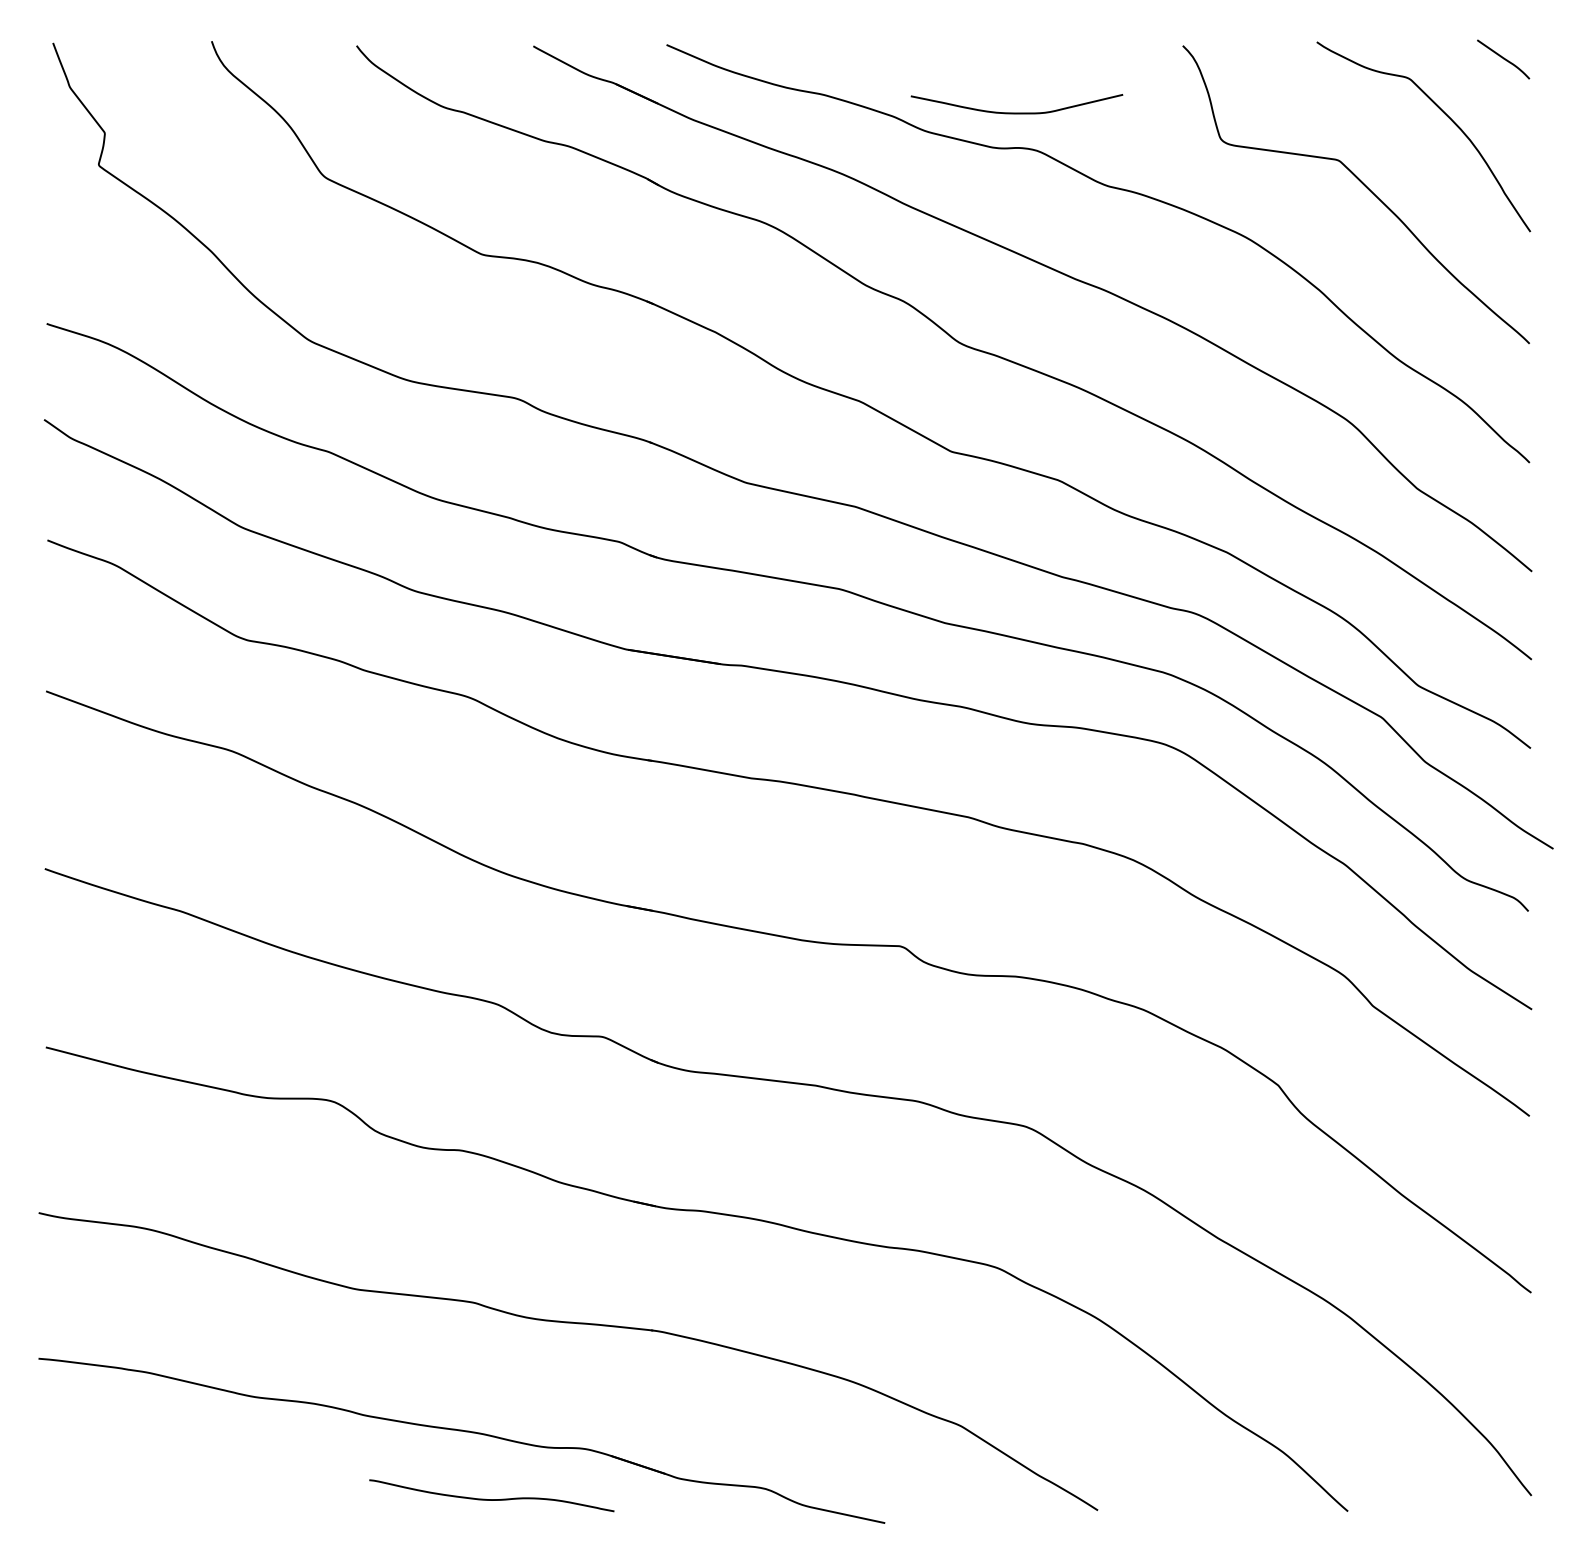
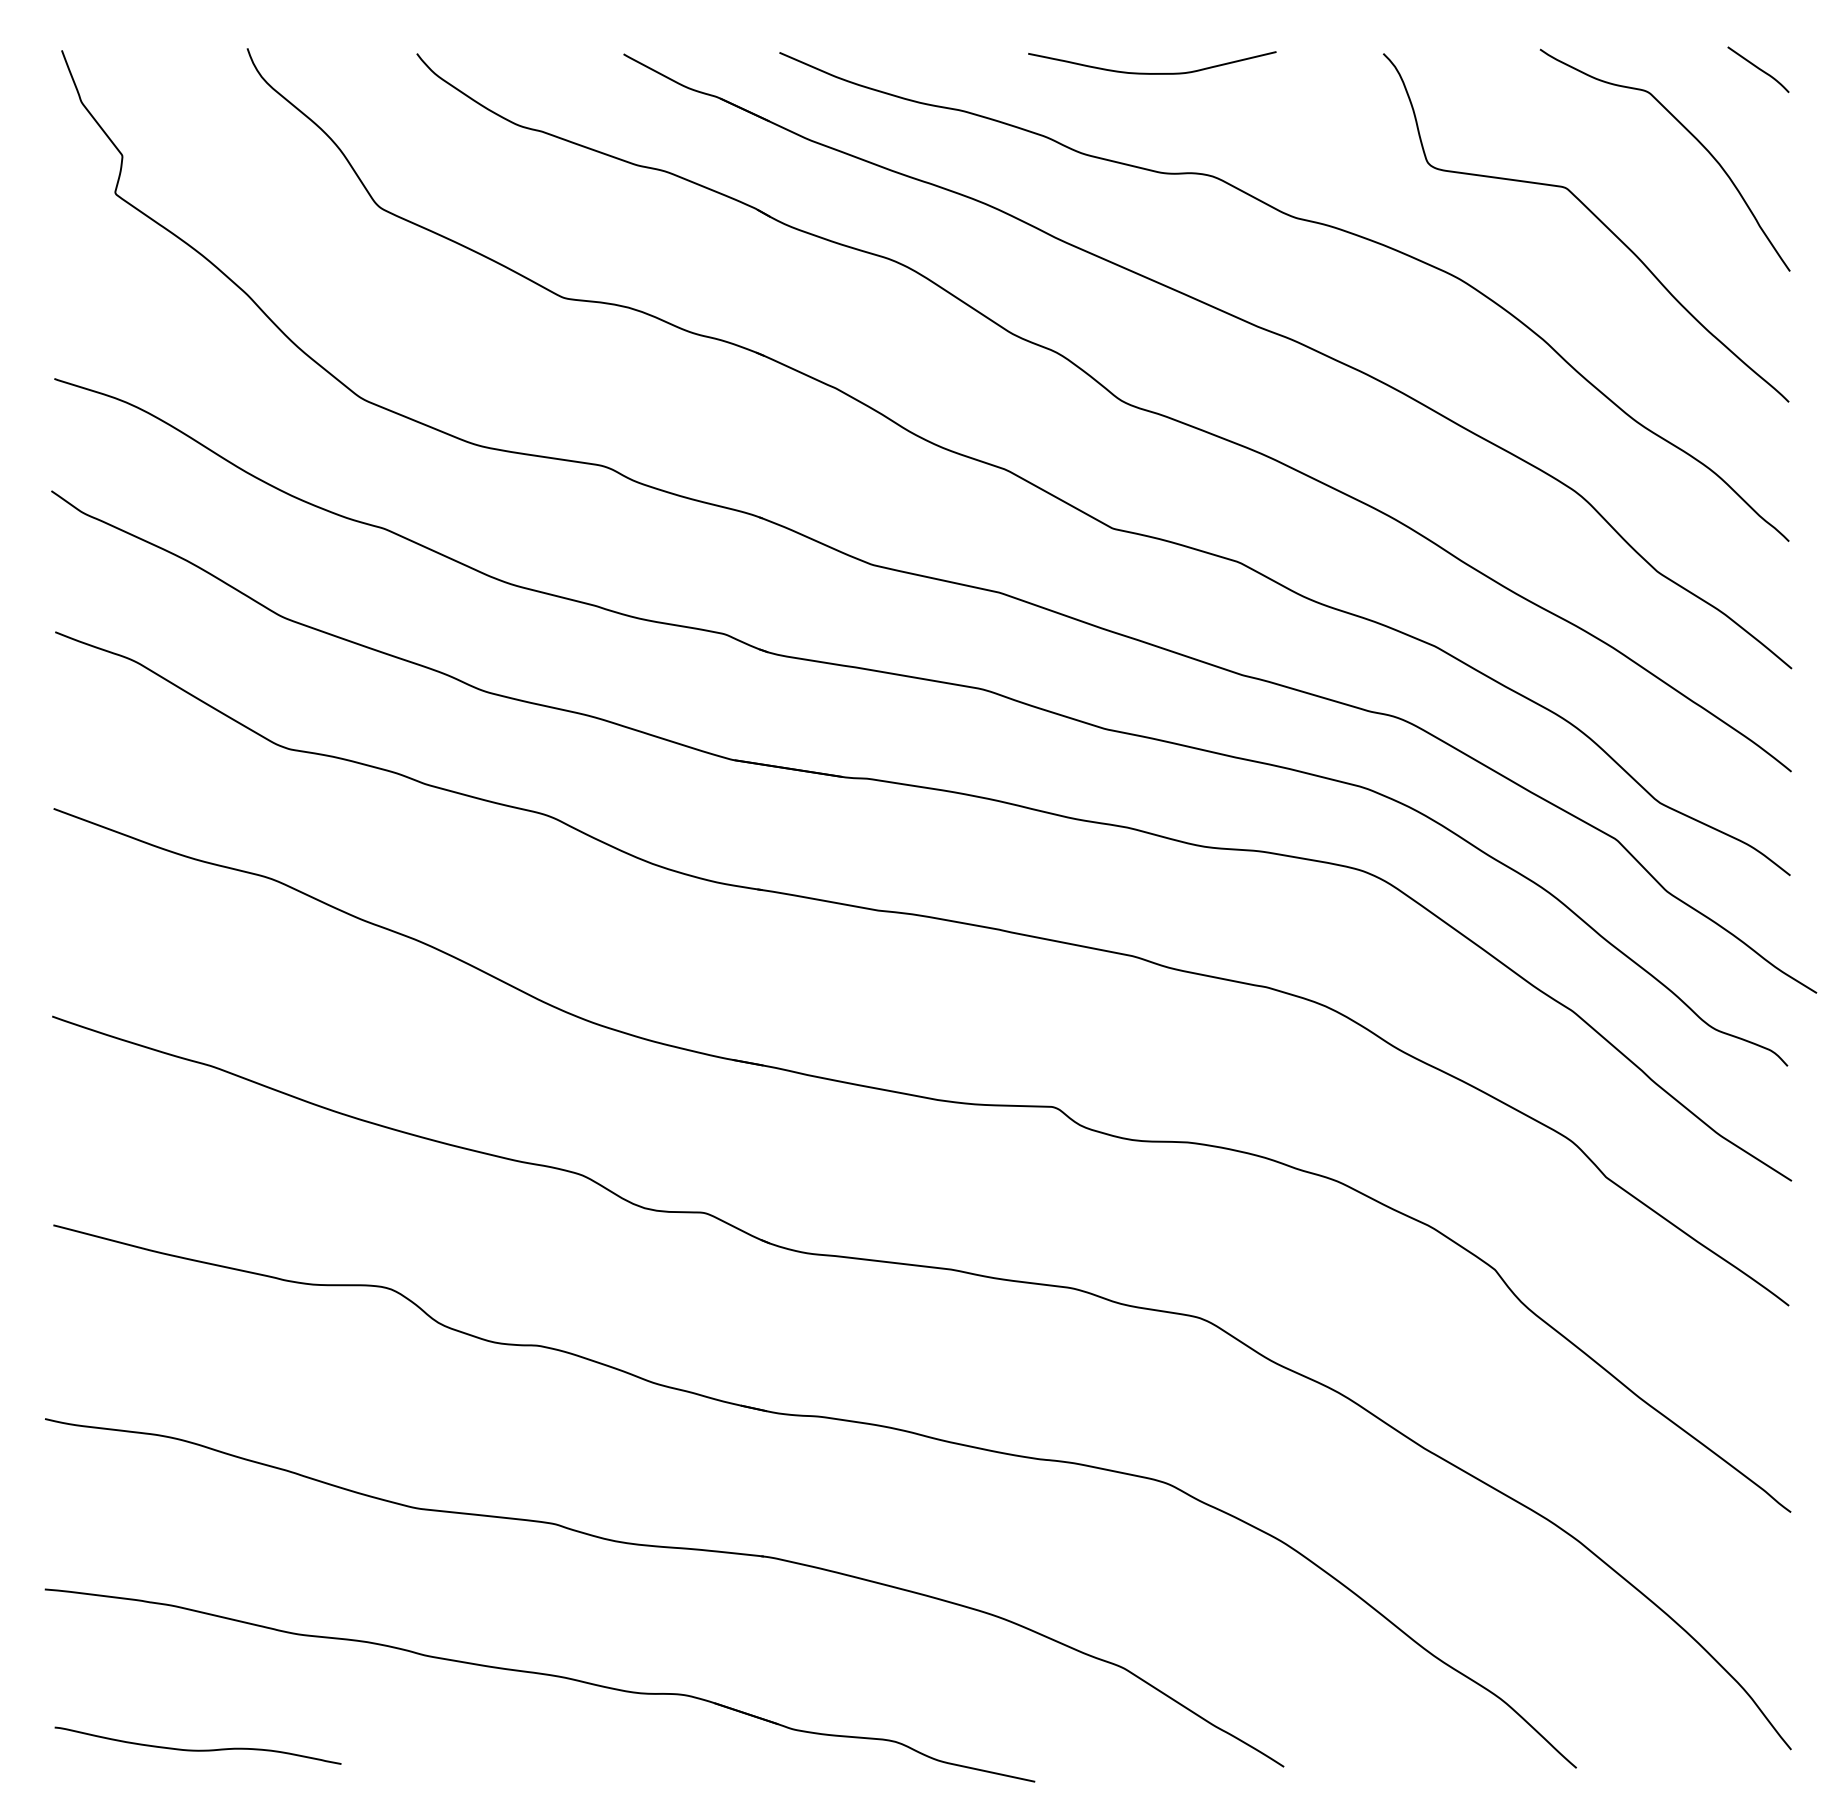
curve: (1017, 113) -> (1152, 73), moved
curve: (491, 1498) -> (197, 1749), moved

